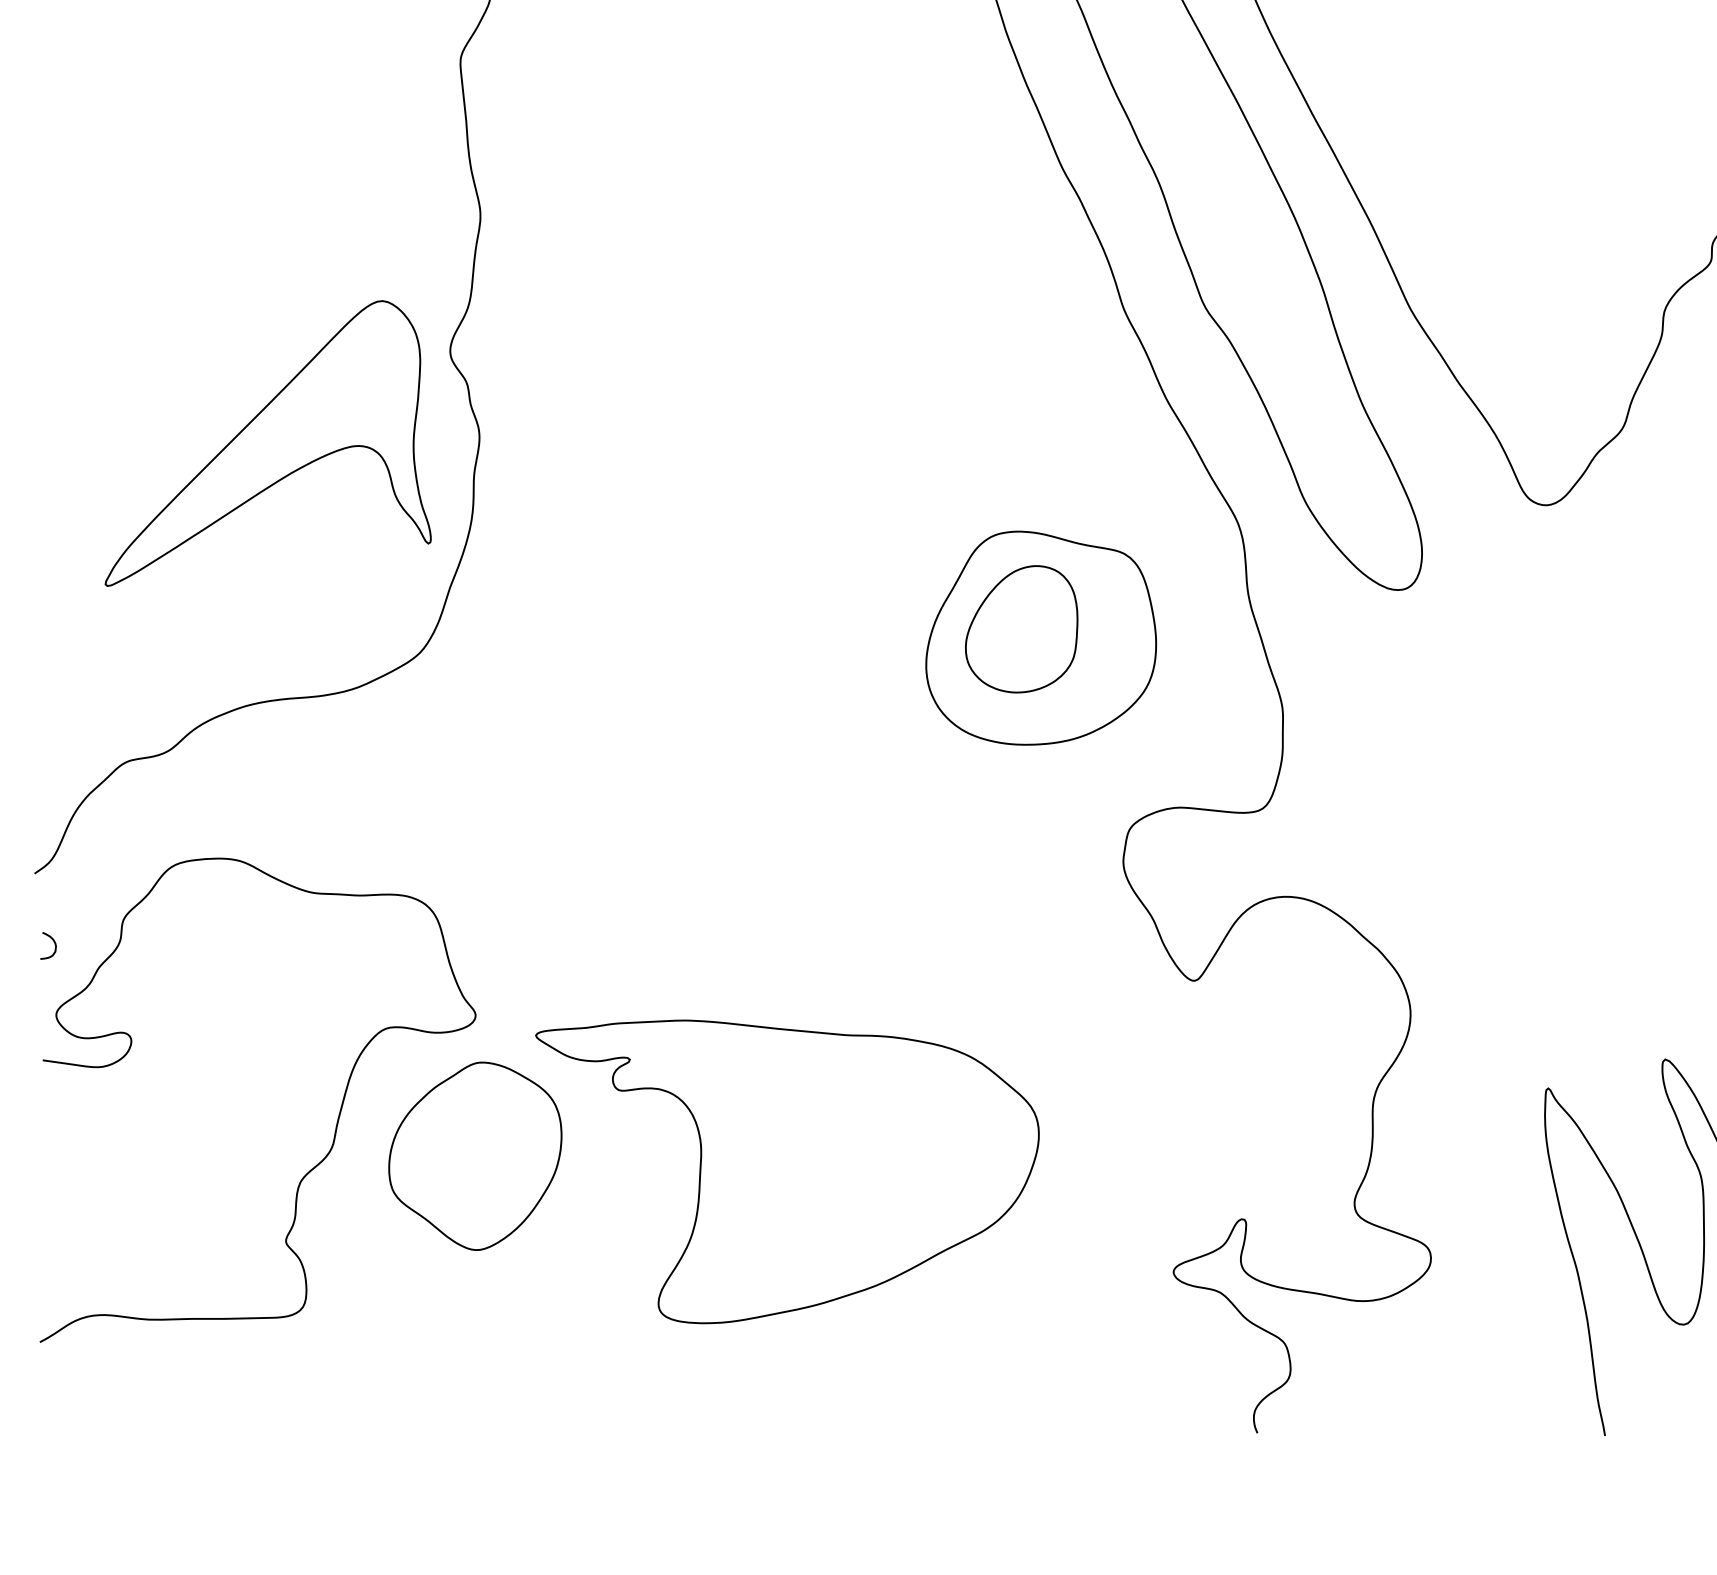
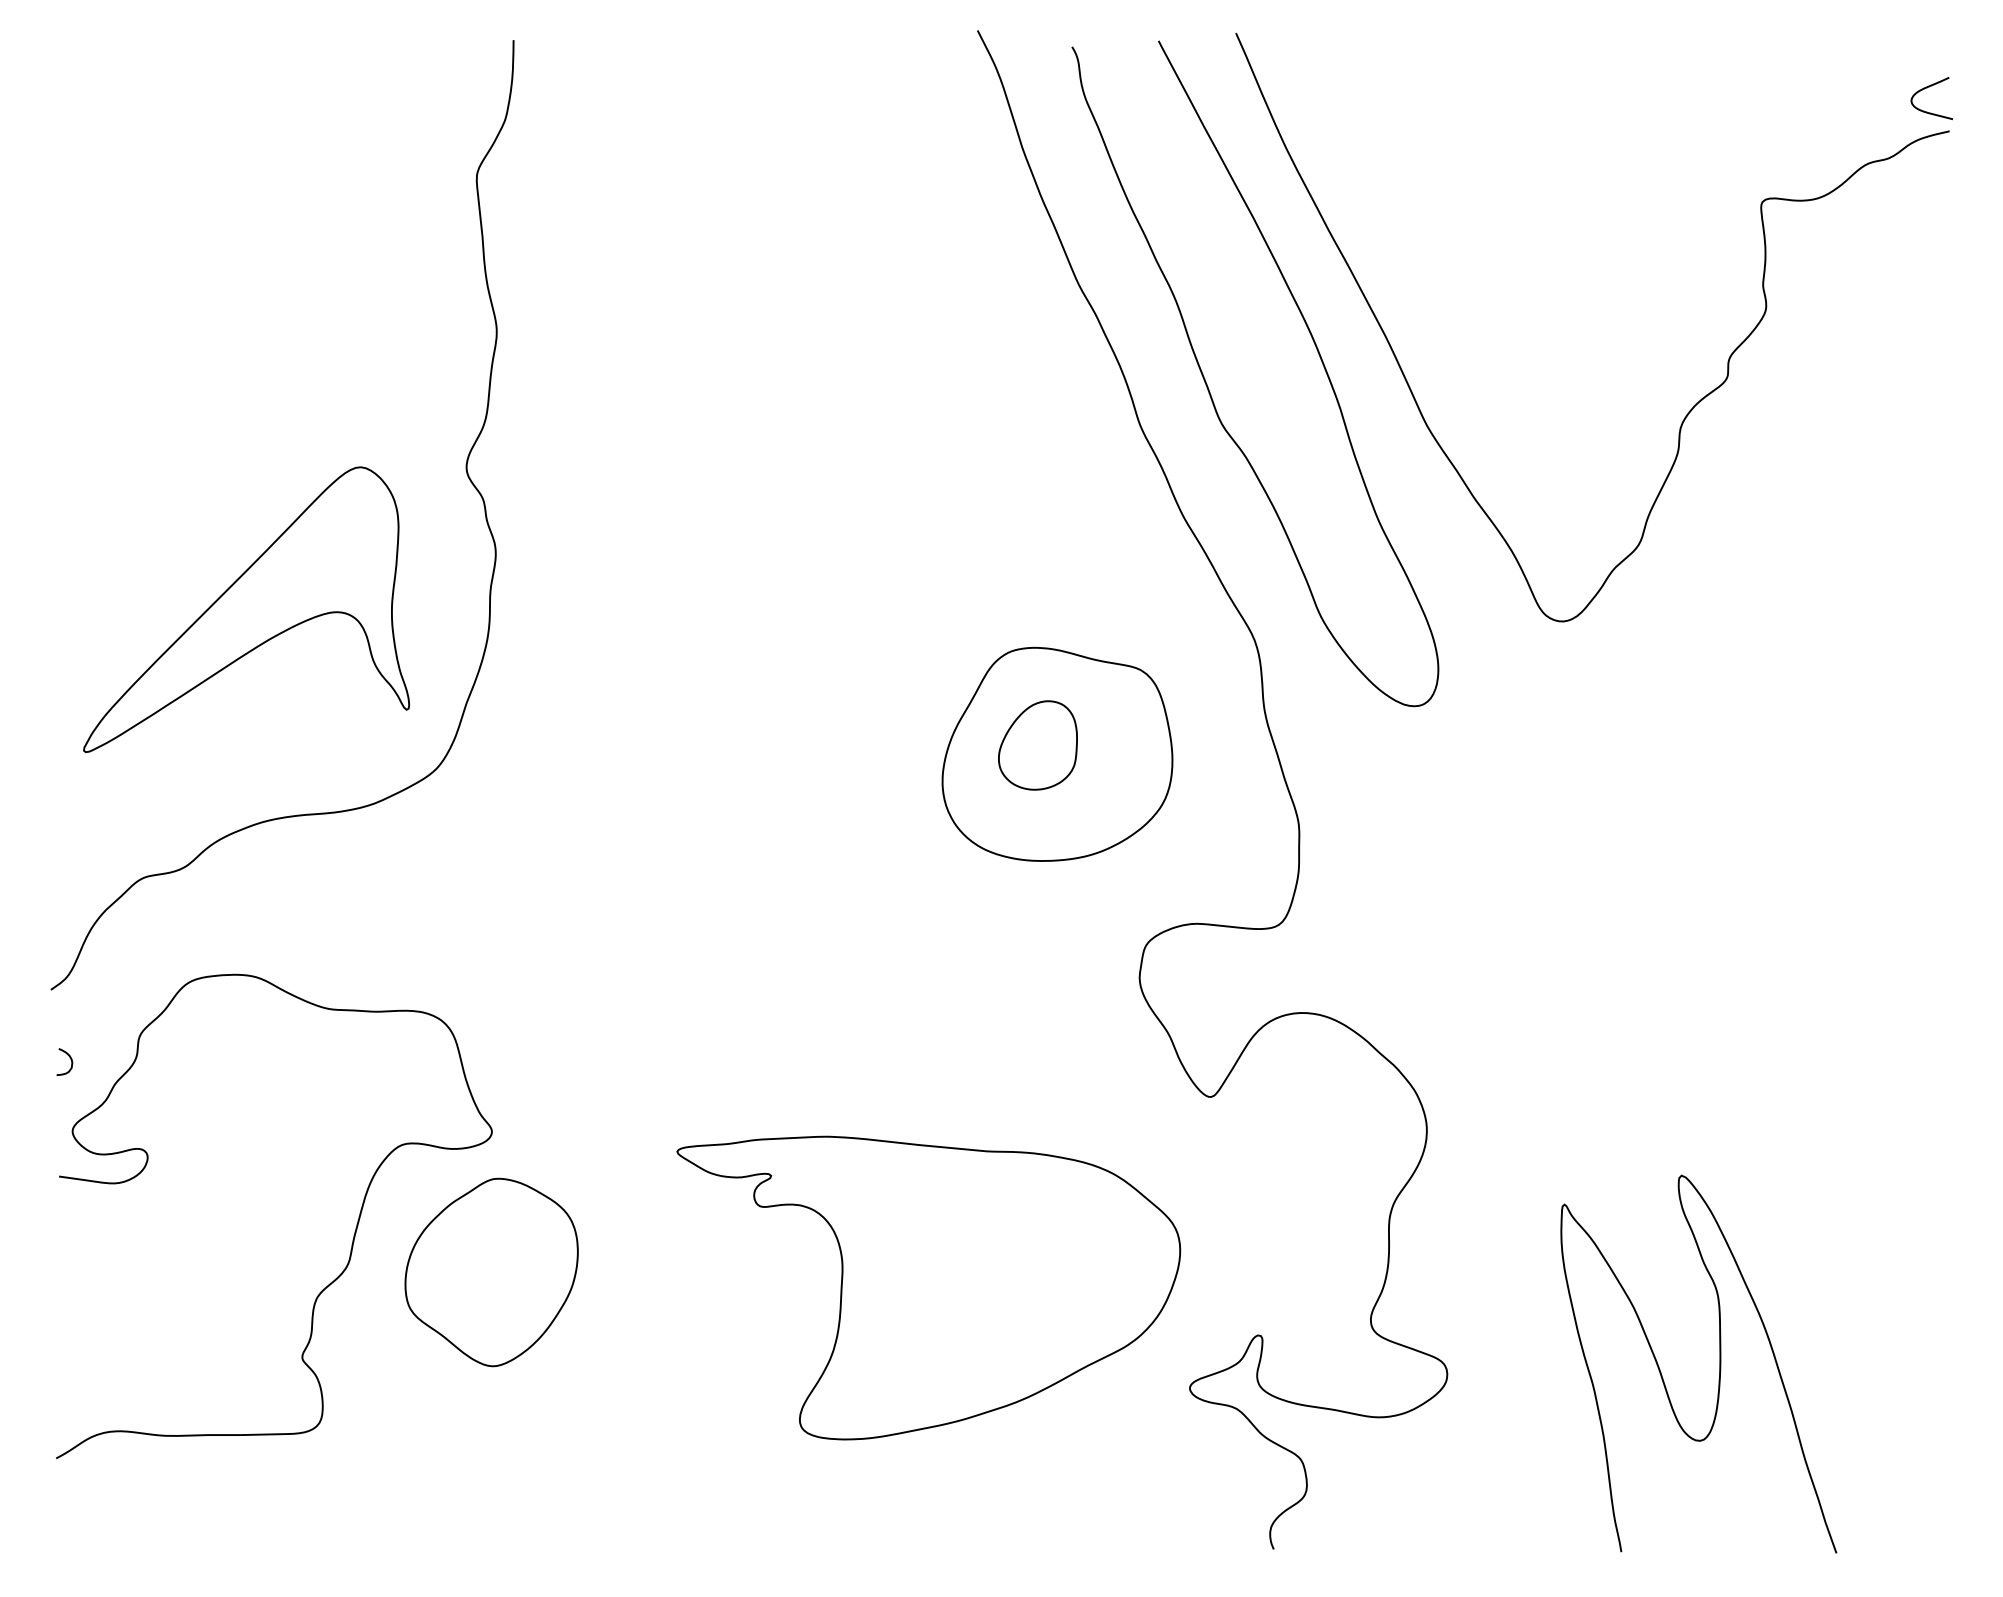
part: (268, 443) -> (246, 609), moved
part: (1021, 629) -> (1037, 745), size x0.7
part: (787, 1171) -> (928, 1287), moved

